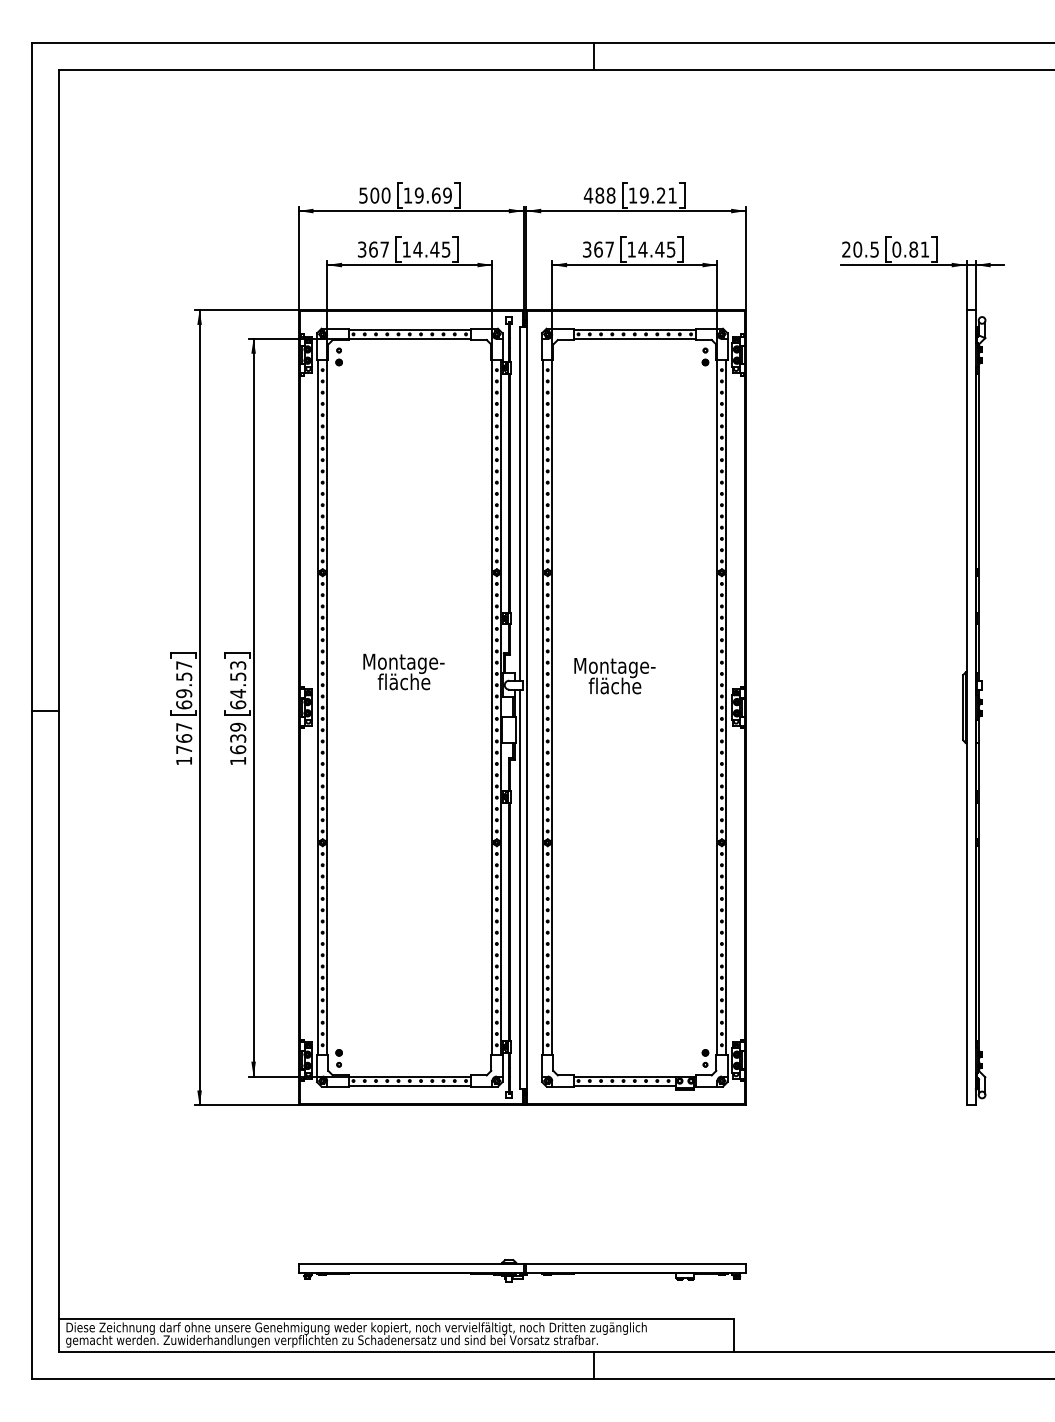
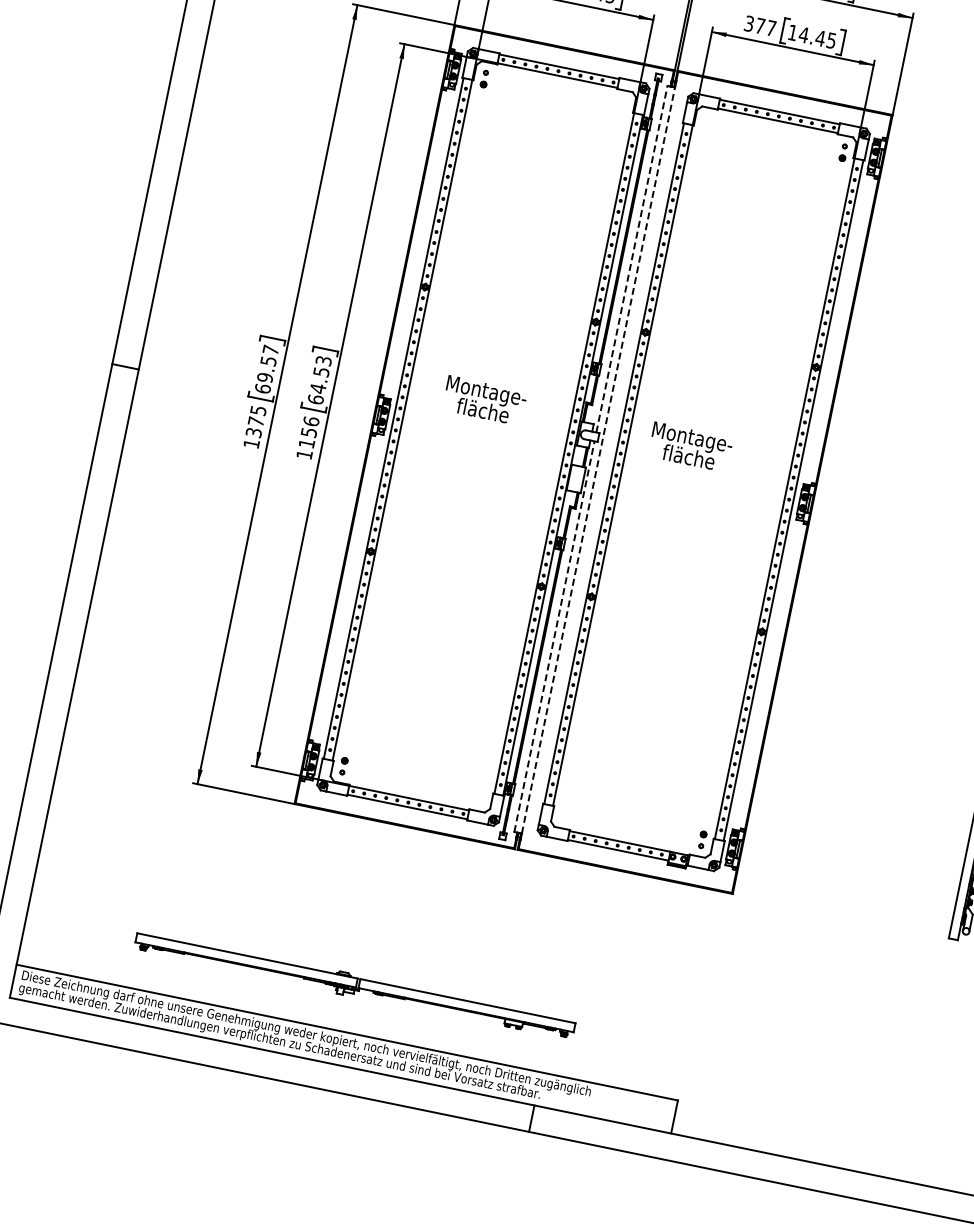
text: (598, 249) -> (760, 26), 367 -> 377
line: (519, 503) -> (631, 258), solid -> dashed
line: (527, 707) -> (598, 460), solid -> dashed
text: (184, 738) -> (256, 421), 1767 -> 1375
text: (238, 738) -> (309, 432), 1639 -> 1156
line: (519, 888) -> (554, 636), solid -> dashed
part: (522, 1270) -> (355, 985), moved

